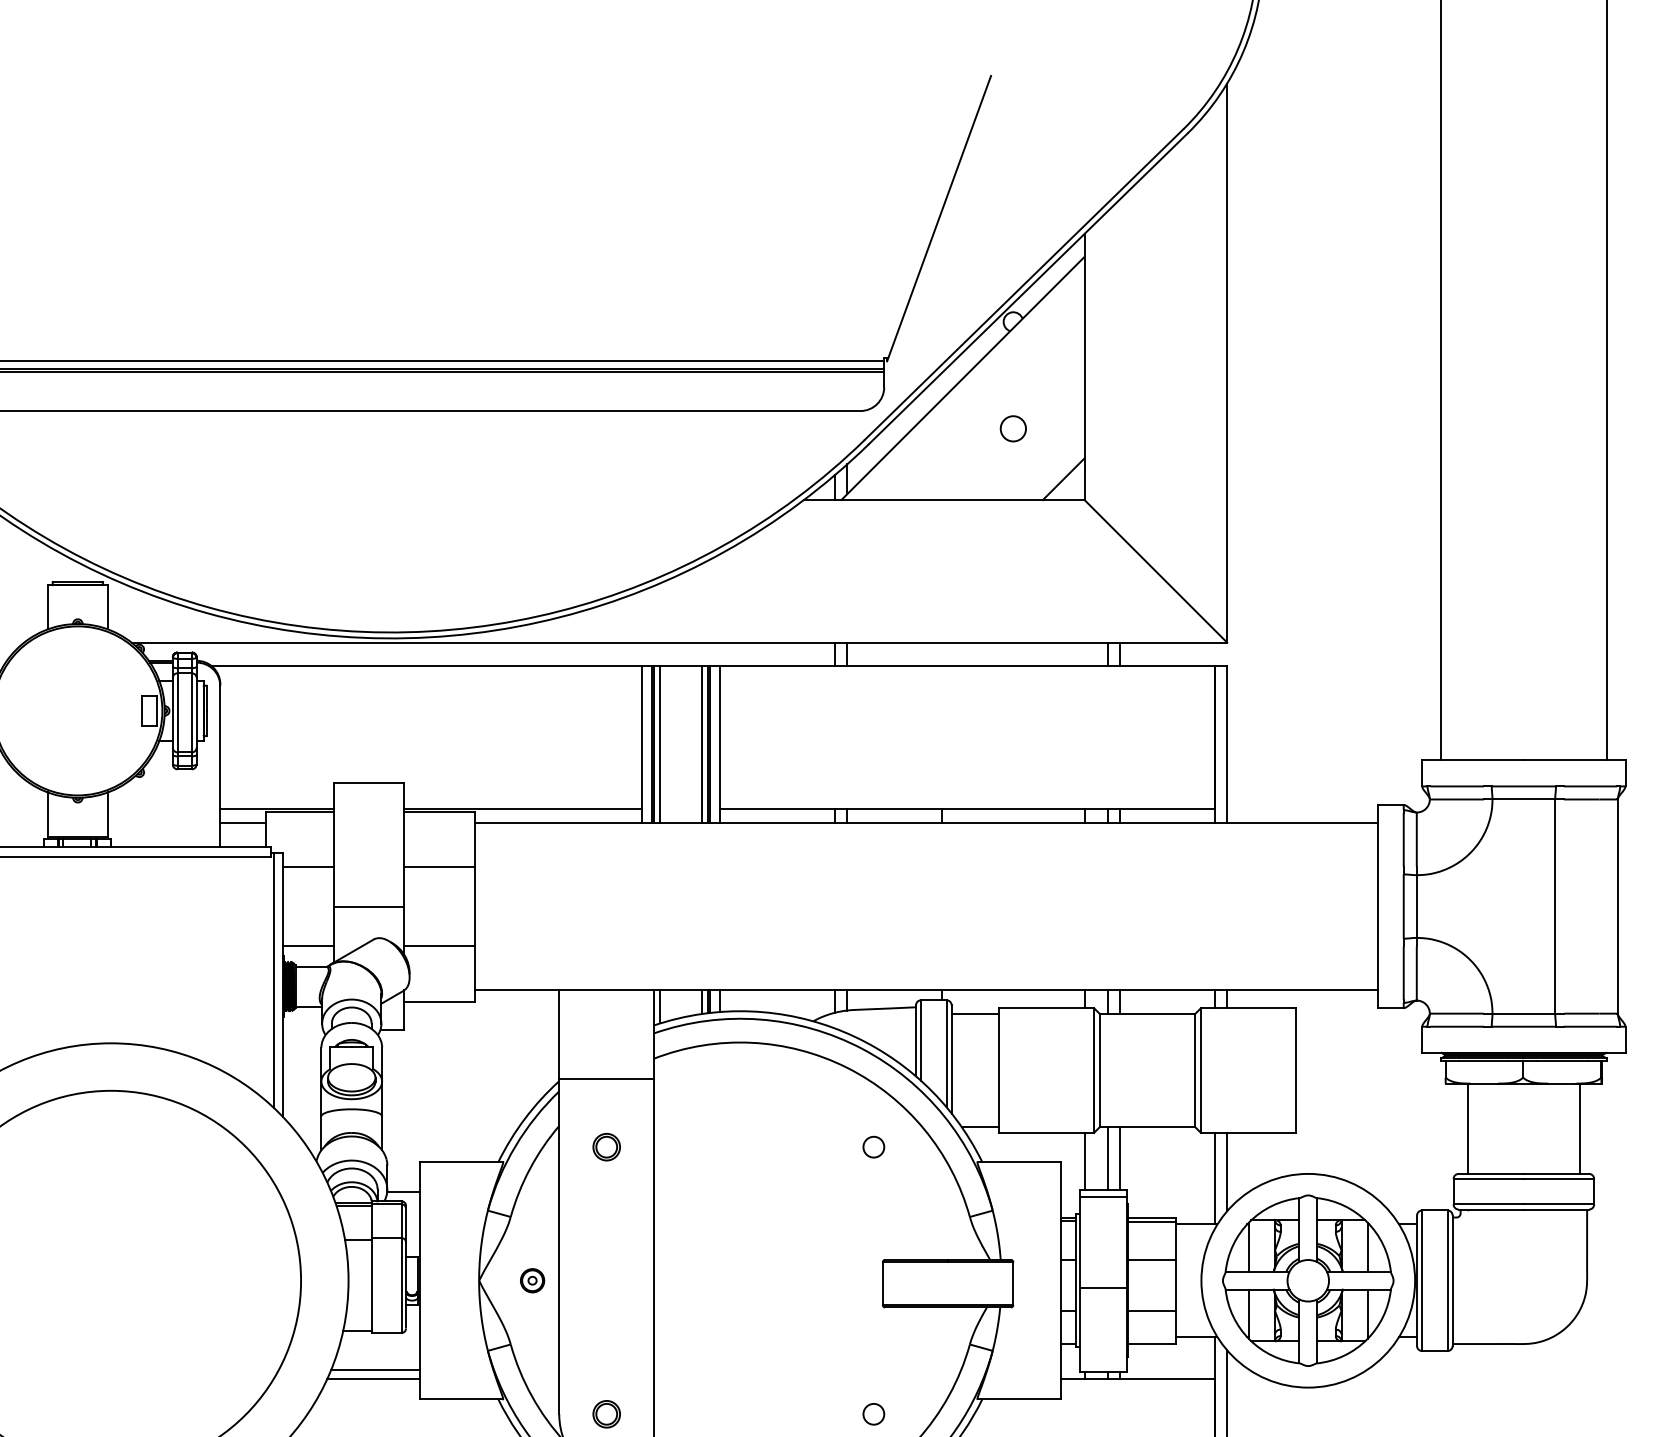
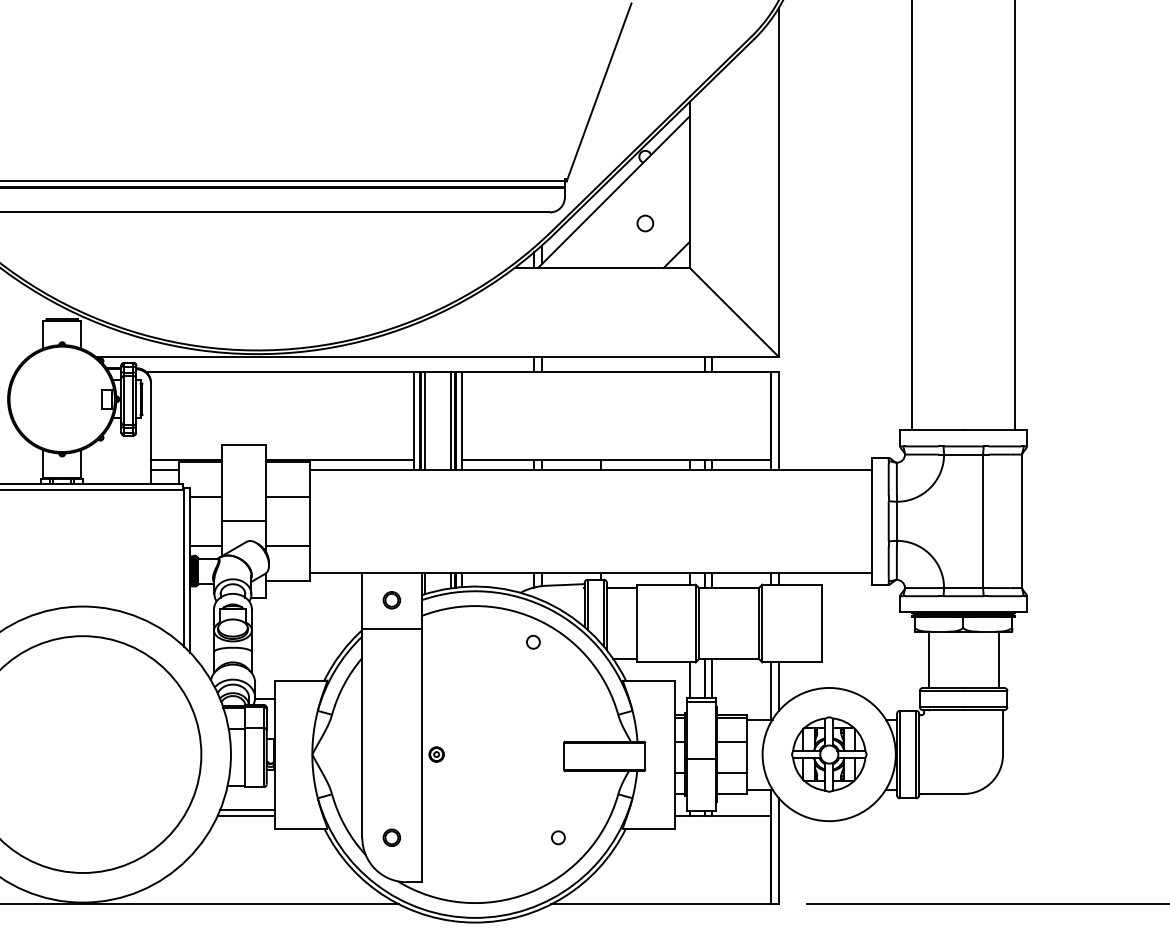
part: (606, 1147) -> (391, 600), moved
circle: (873, 1147) -> (533, 642), moved
part: (532, 1280) -> (436, 754), moved
part: (1308, 1280) -> (829, 754), size x0.7

